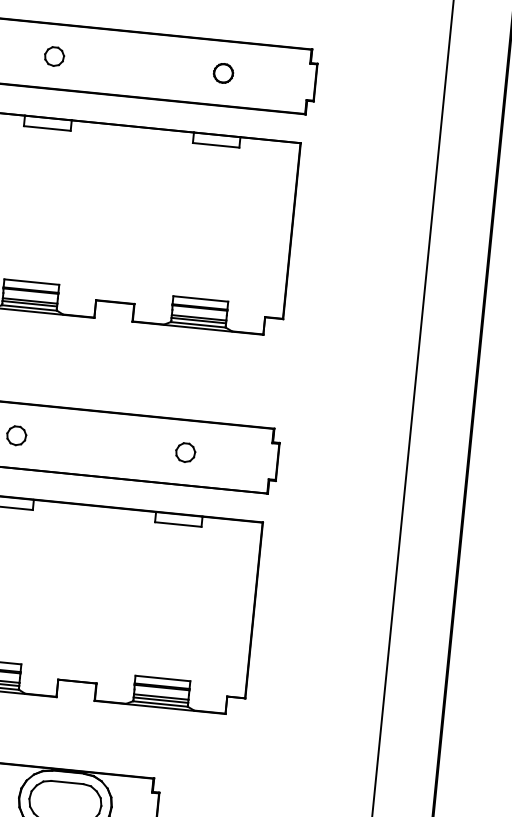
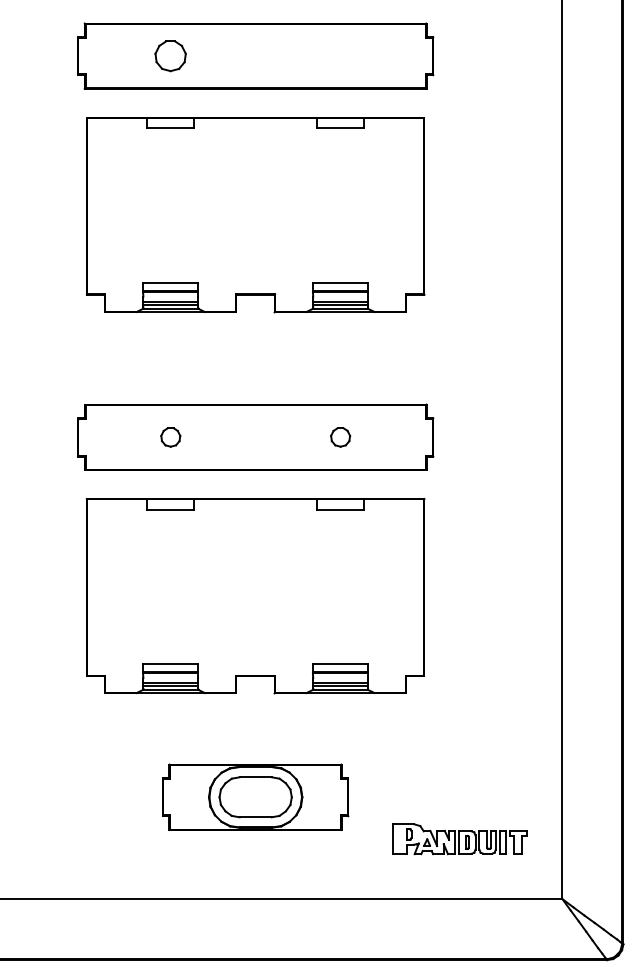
part: (54, 56) -> (170, 56), size x1.6
part: (223, 72) -> (340, 55), removed

